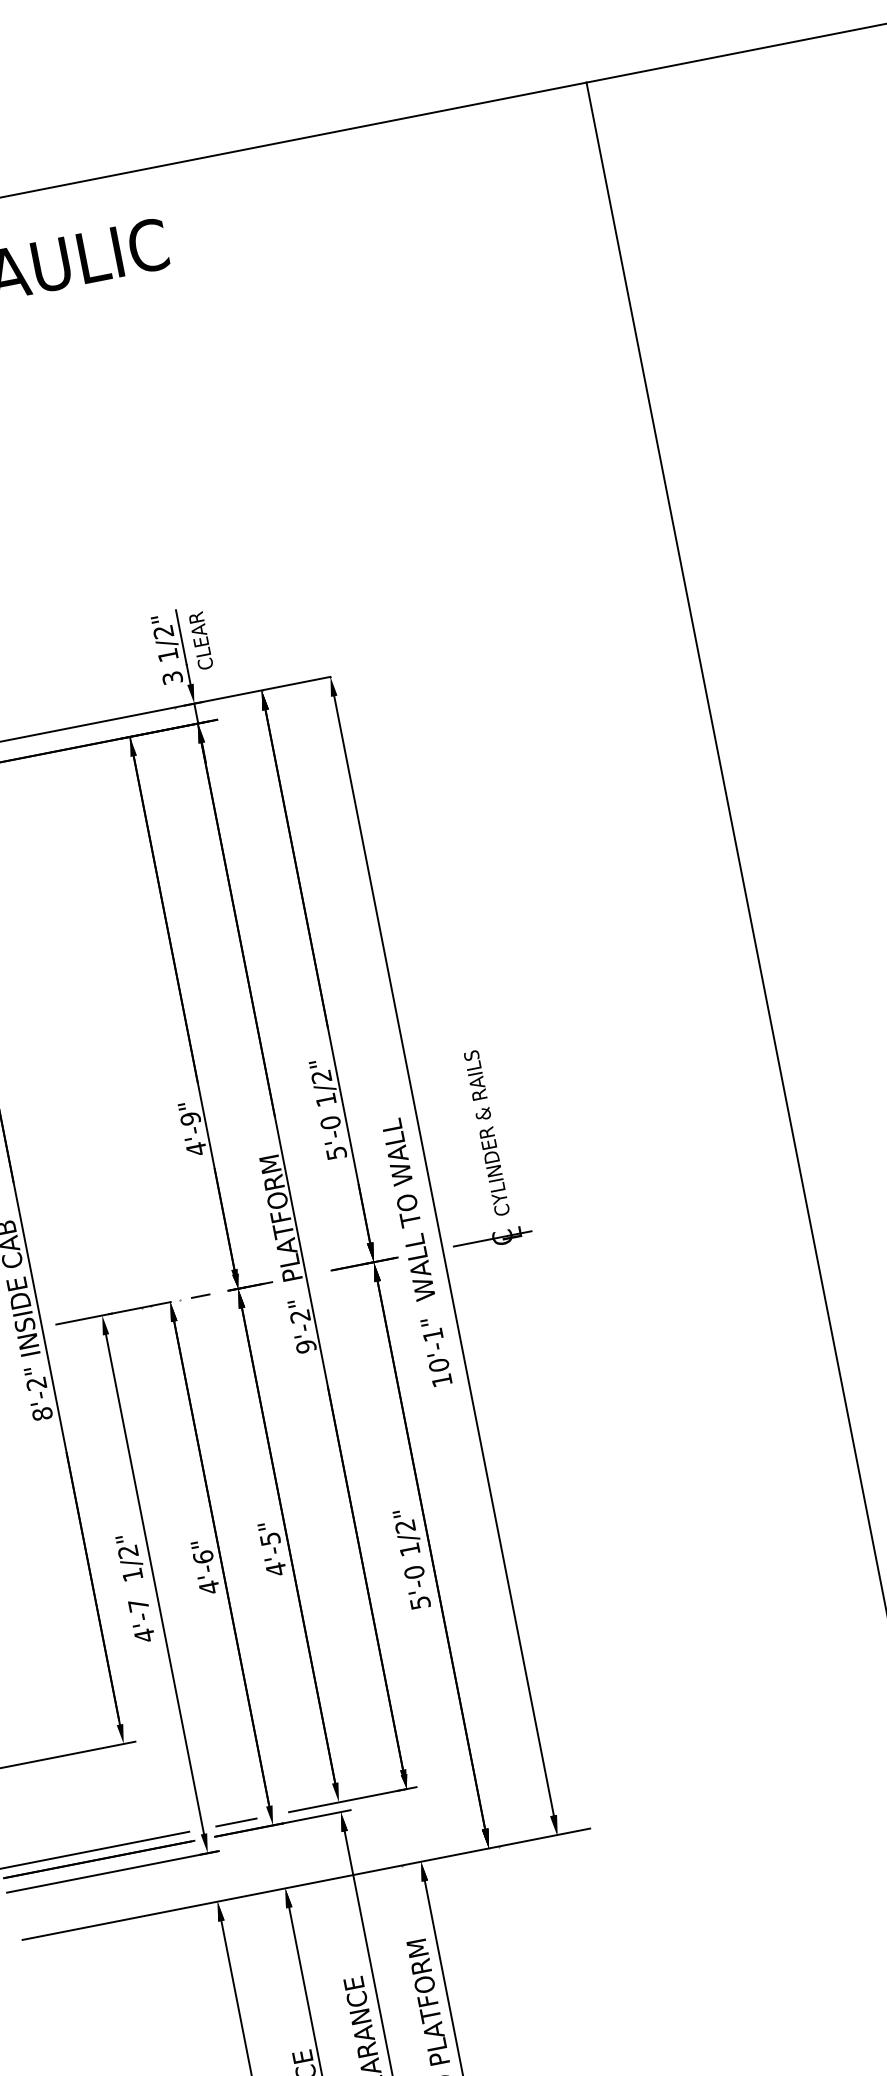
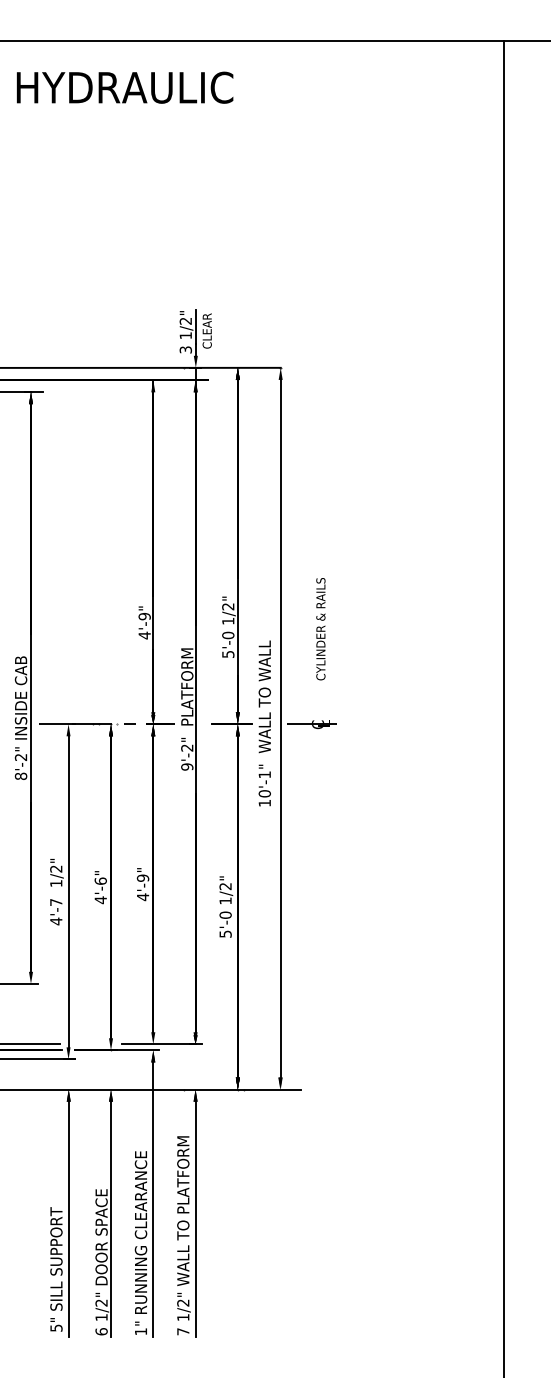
text: (486, 1133) -> (320, 629), moved
text: (269, 1538) -> (142, 877), 4'-5" -> 4'-9"
line: (235, 1823) -> (88, 1044), removed

